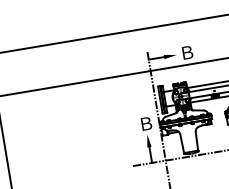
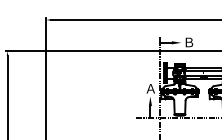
text: (145, 123) -> (150, 88), Ｂ -> Ａ

